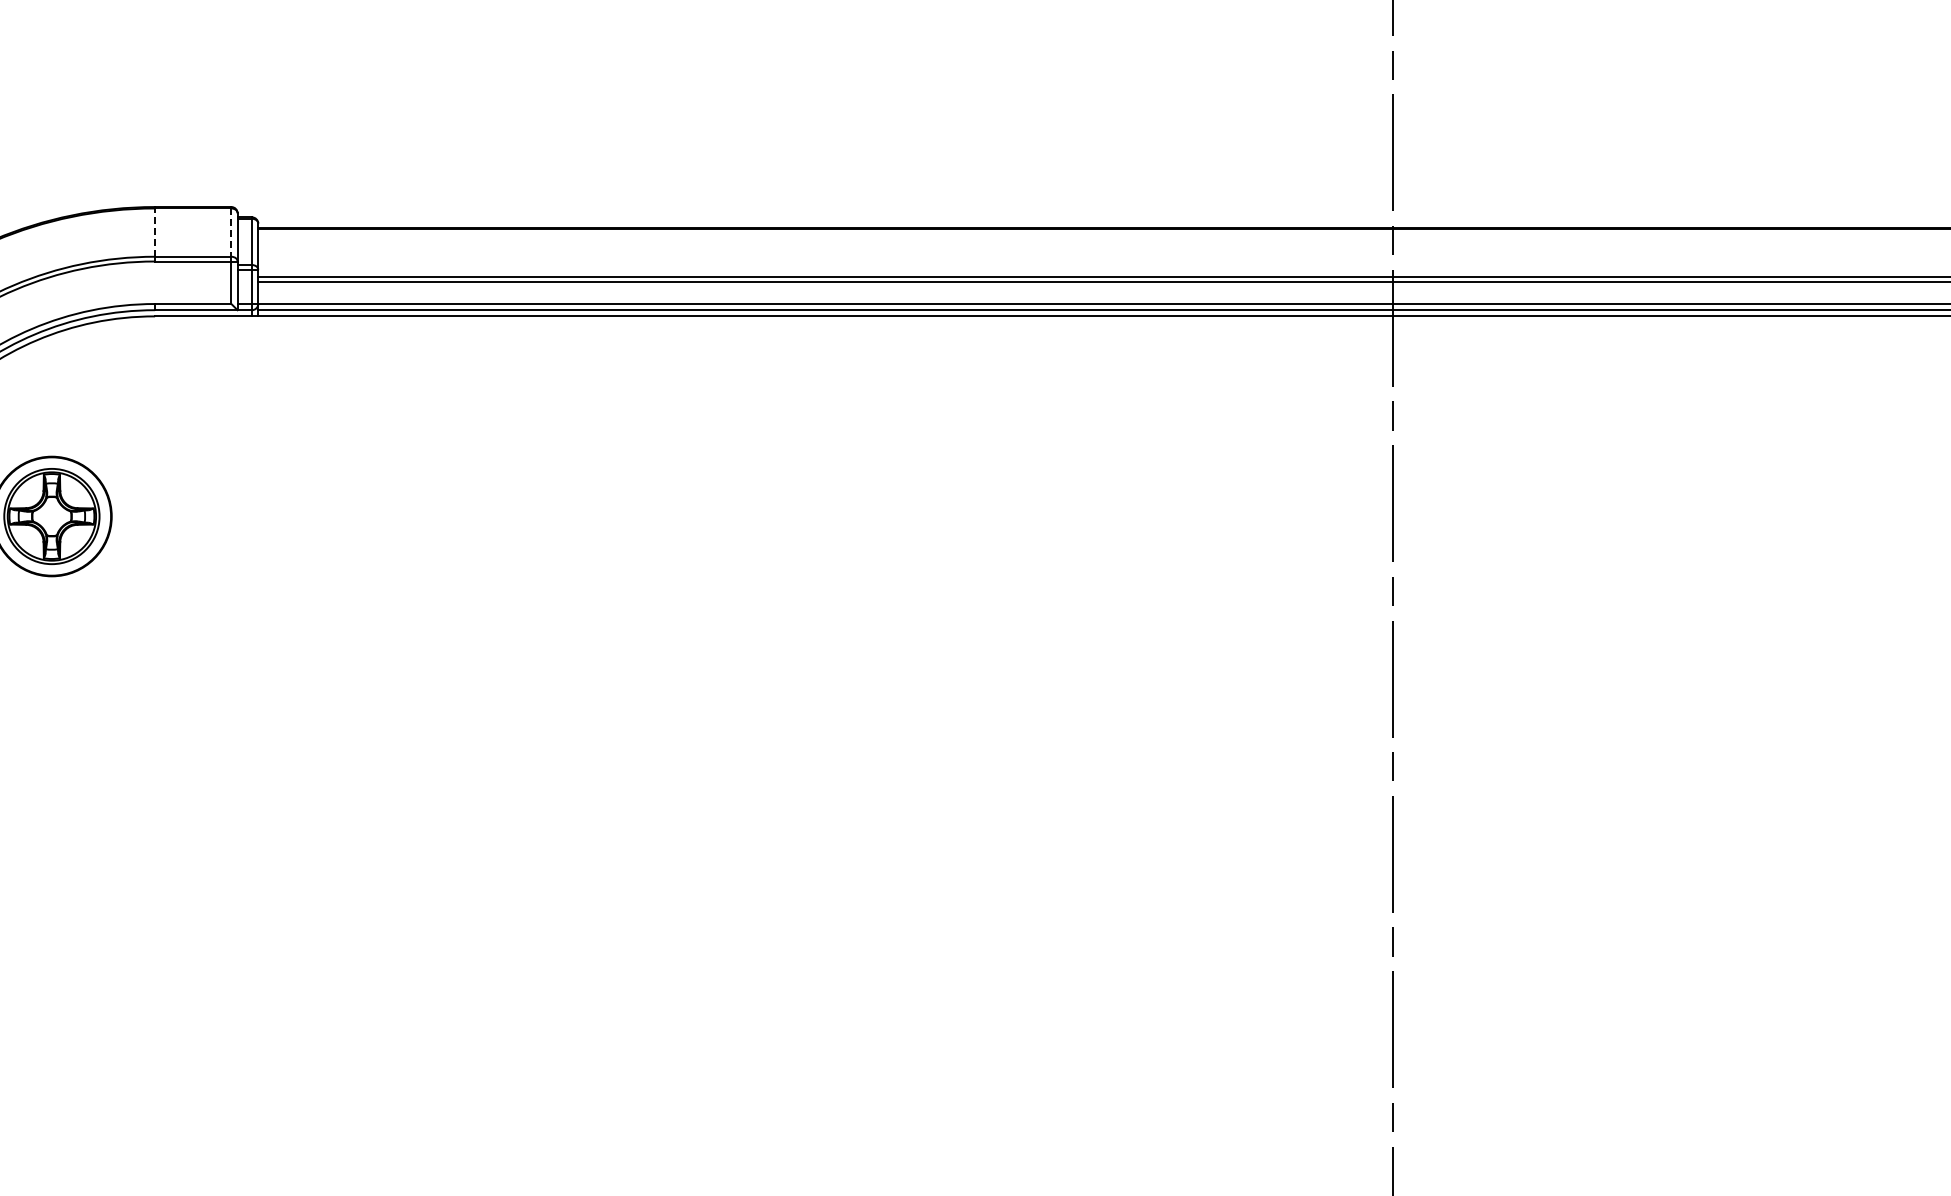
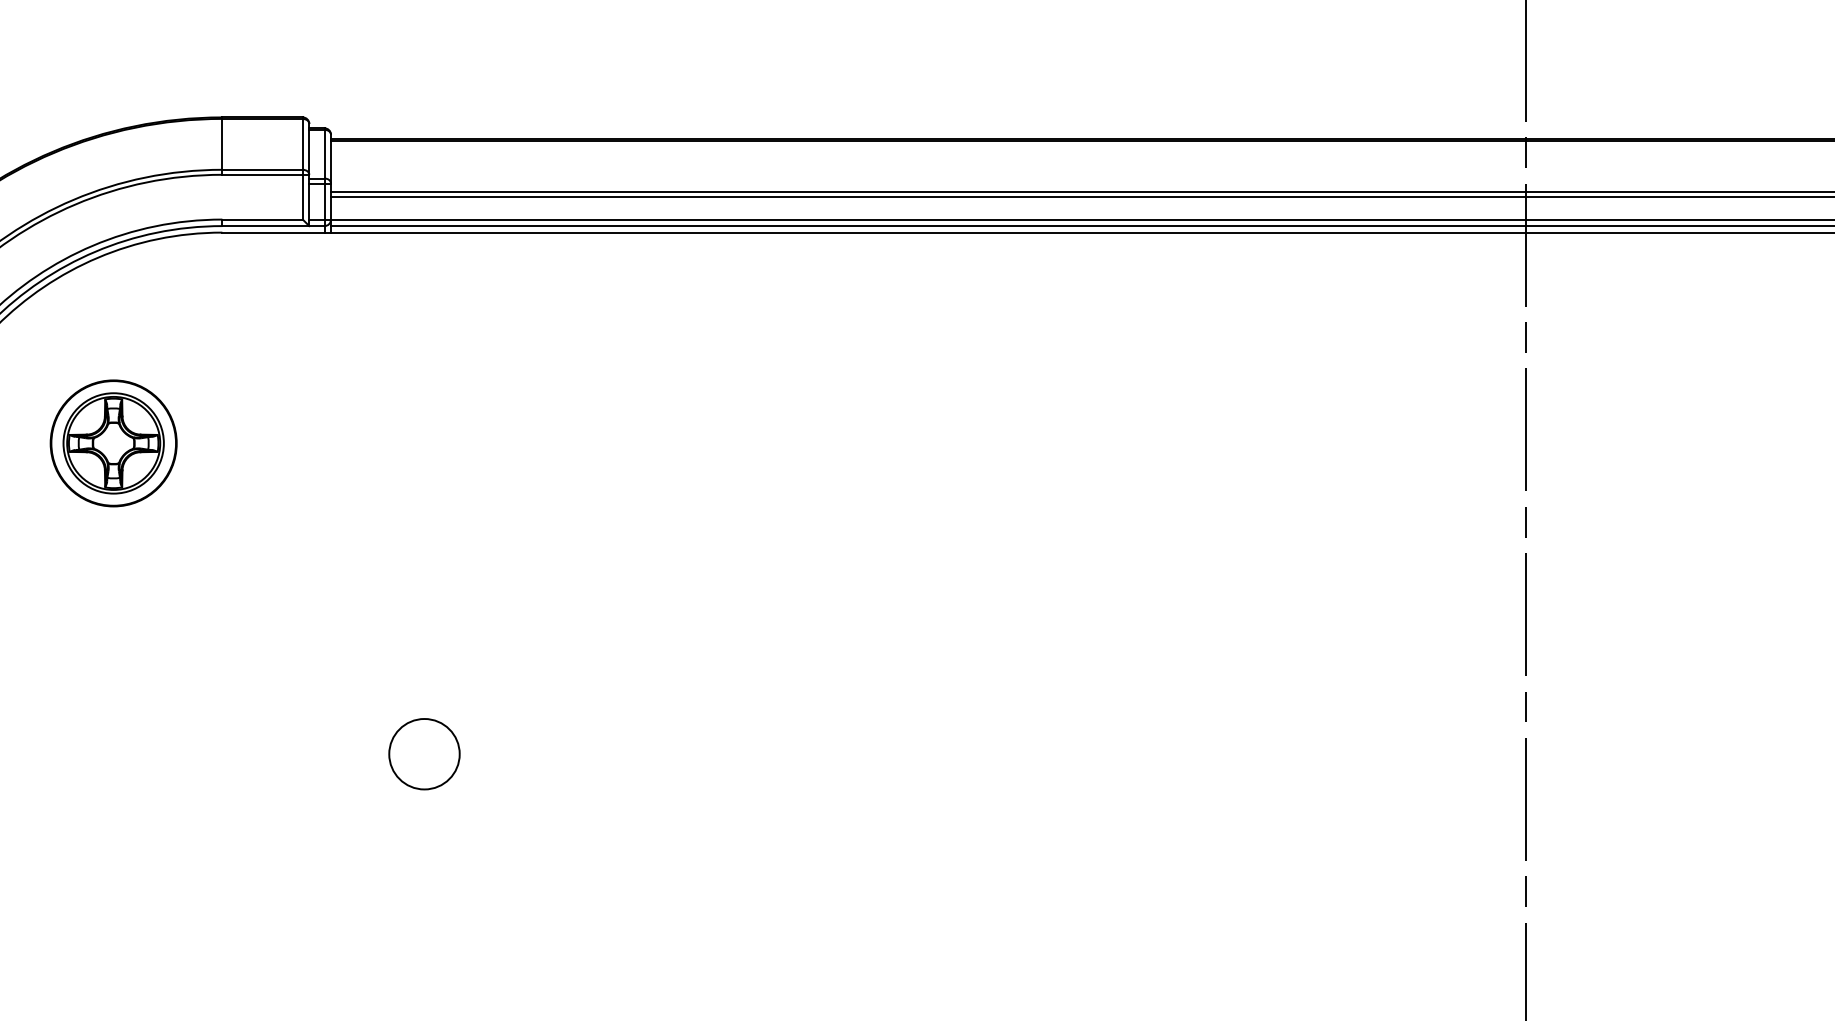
line: (155, 232) -> (222, 144), dashed -> solid
line: (231, 233) -> (302, 145), dashed -> solid
circle: (346, 811) -> (424, 754), added

